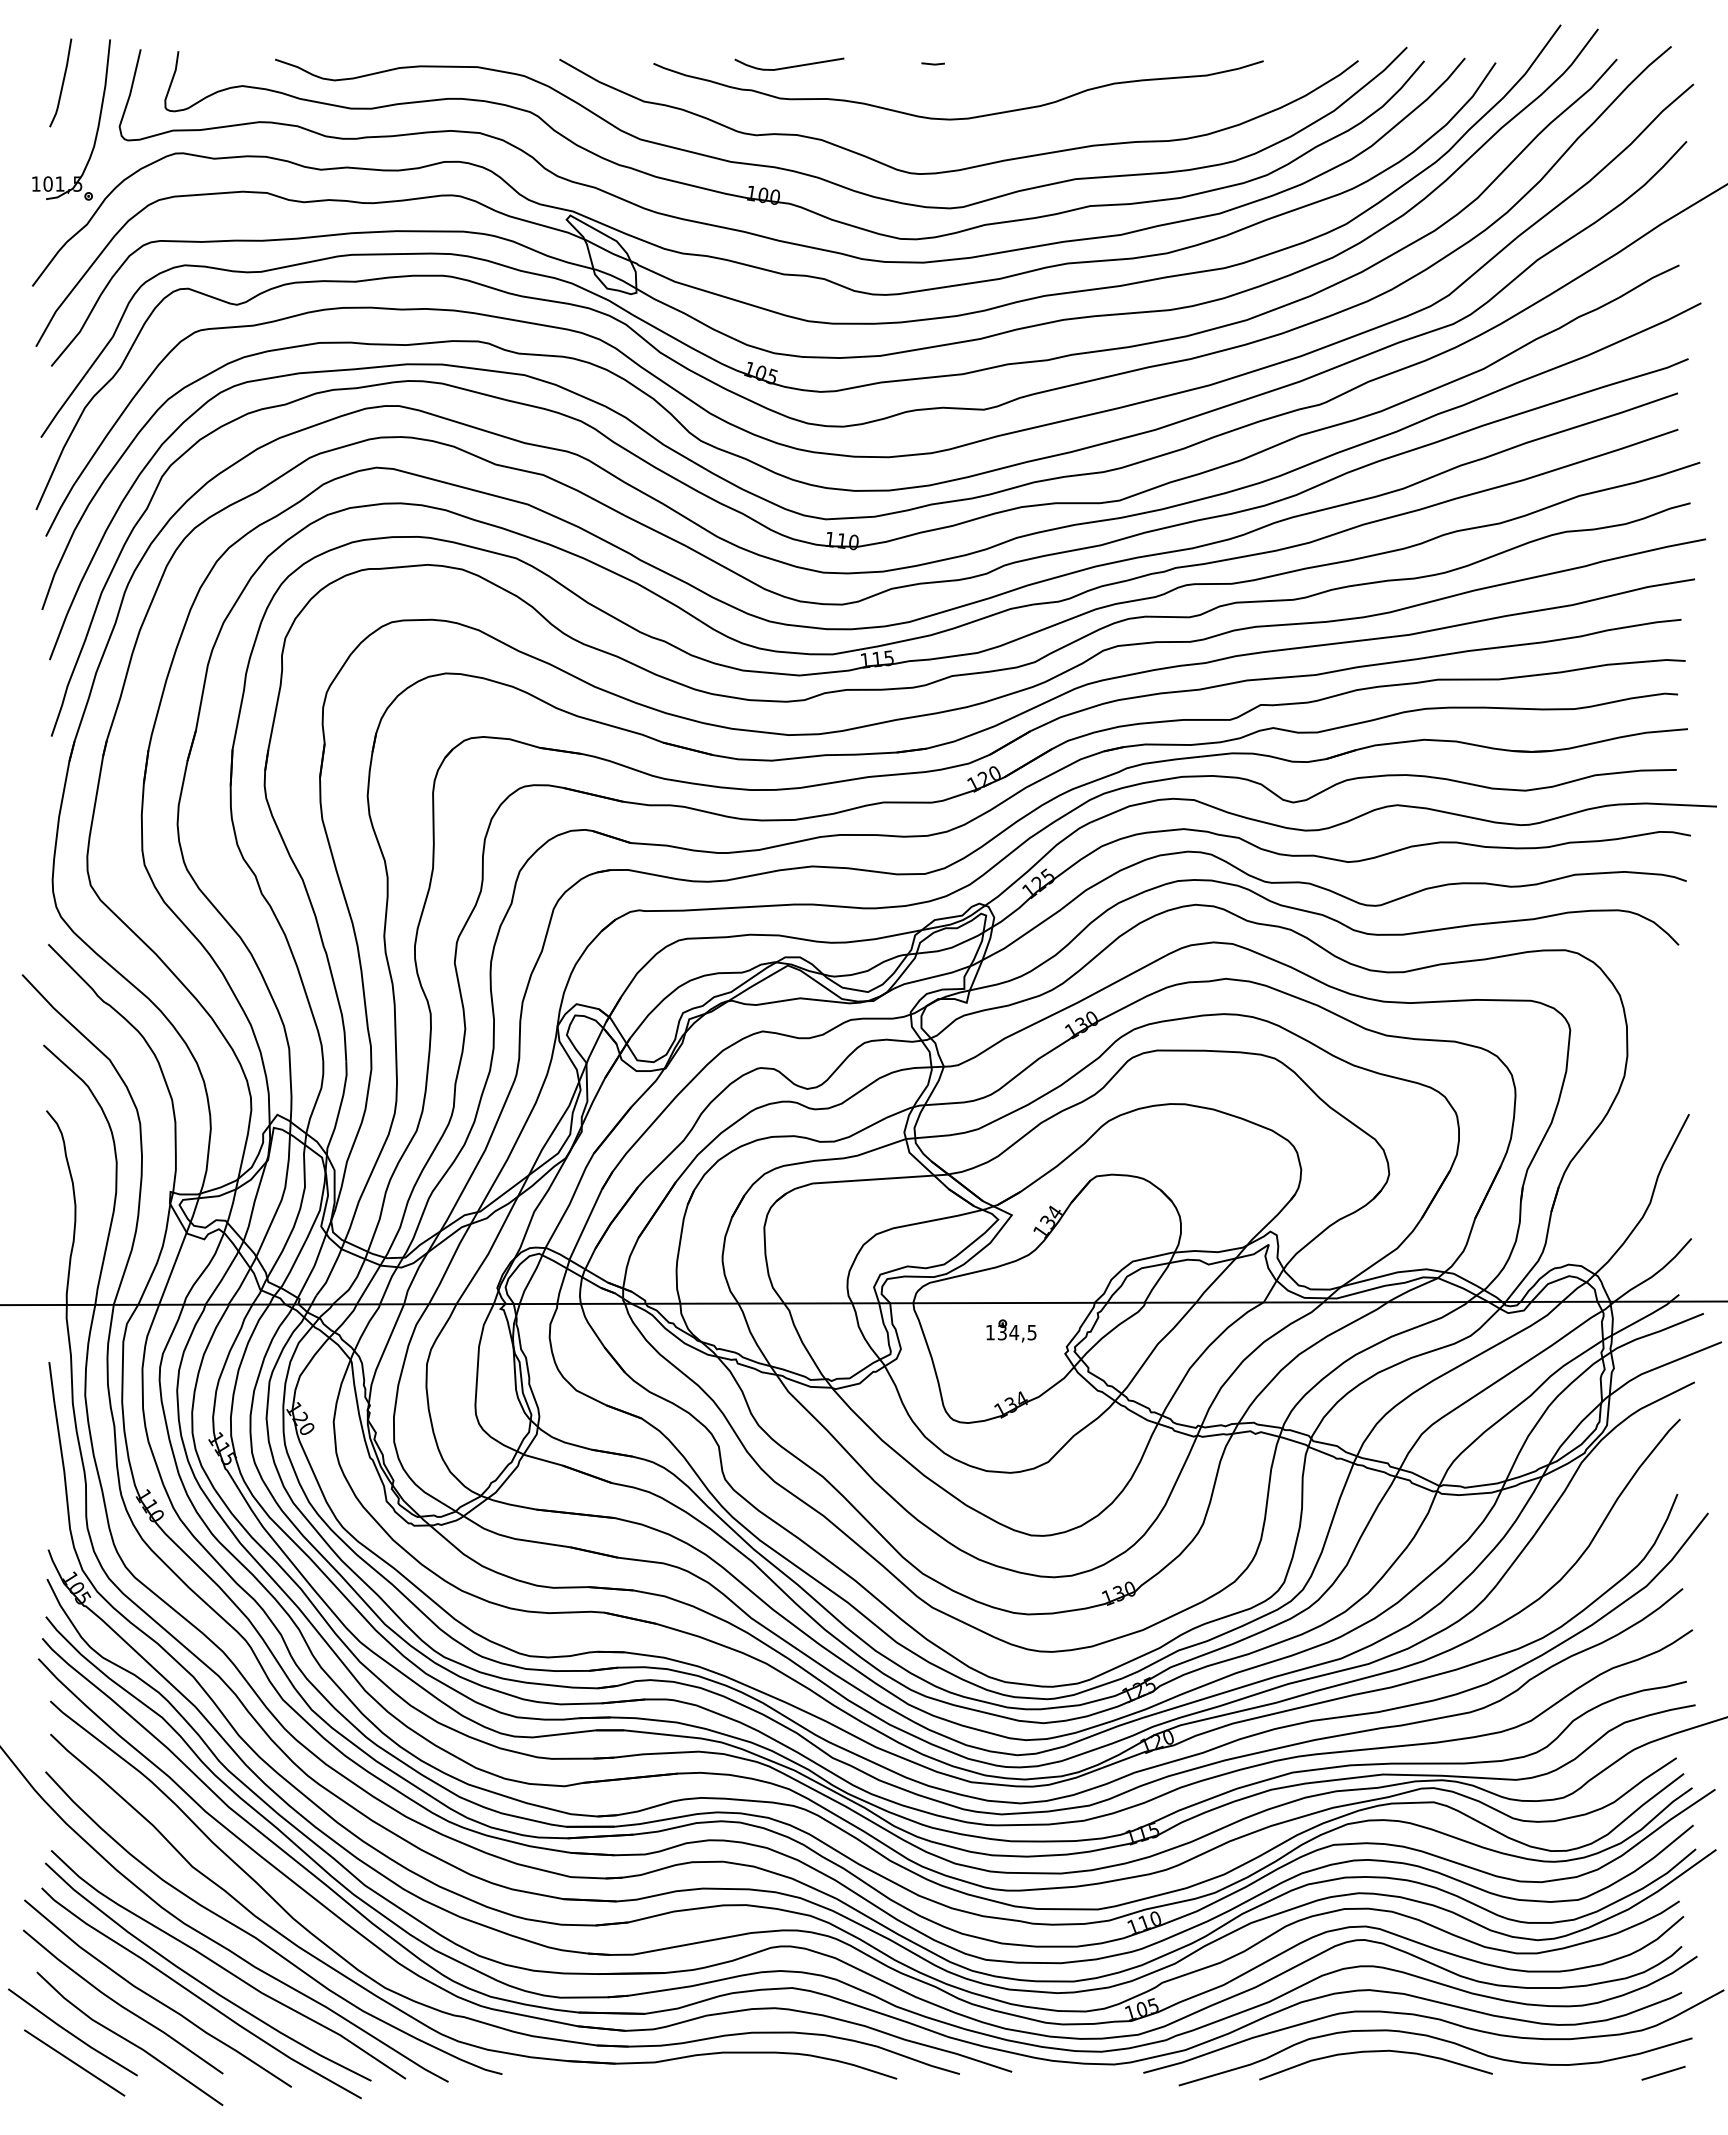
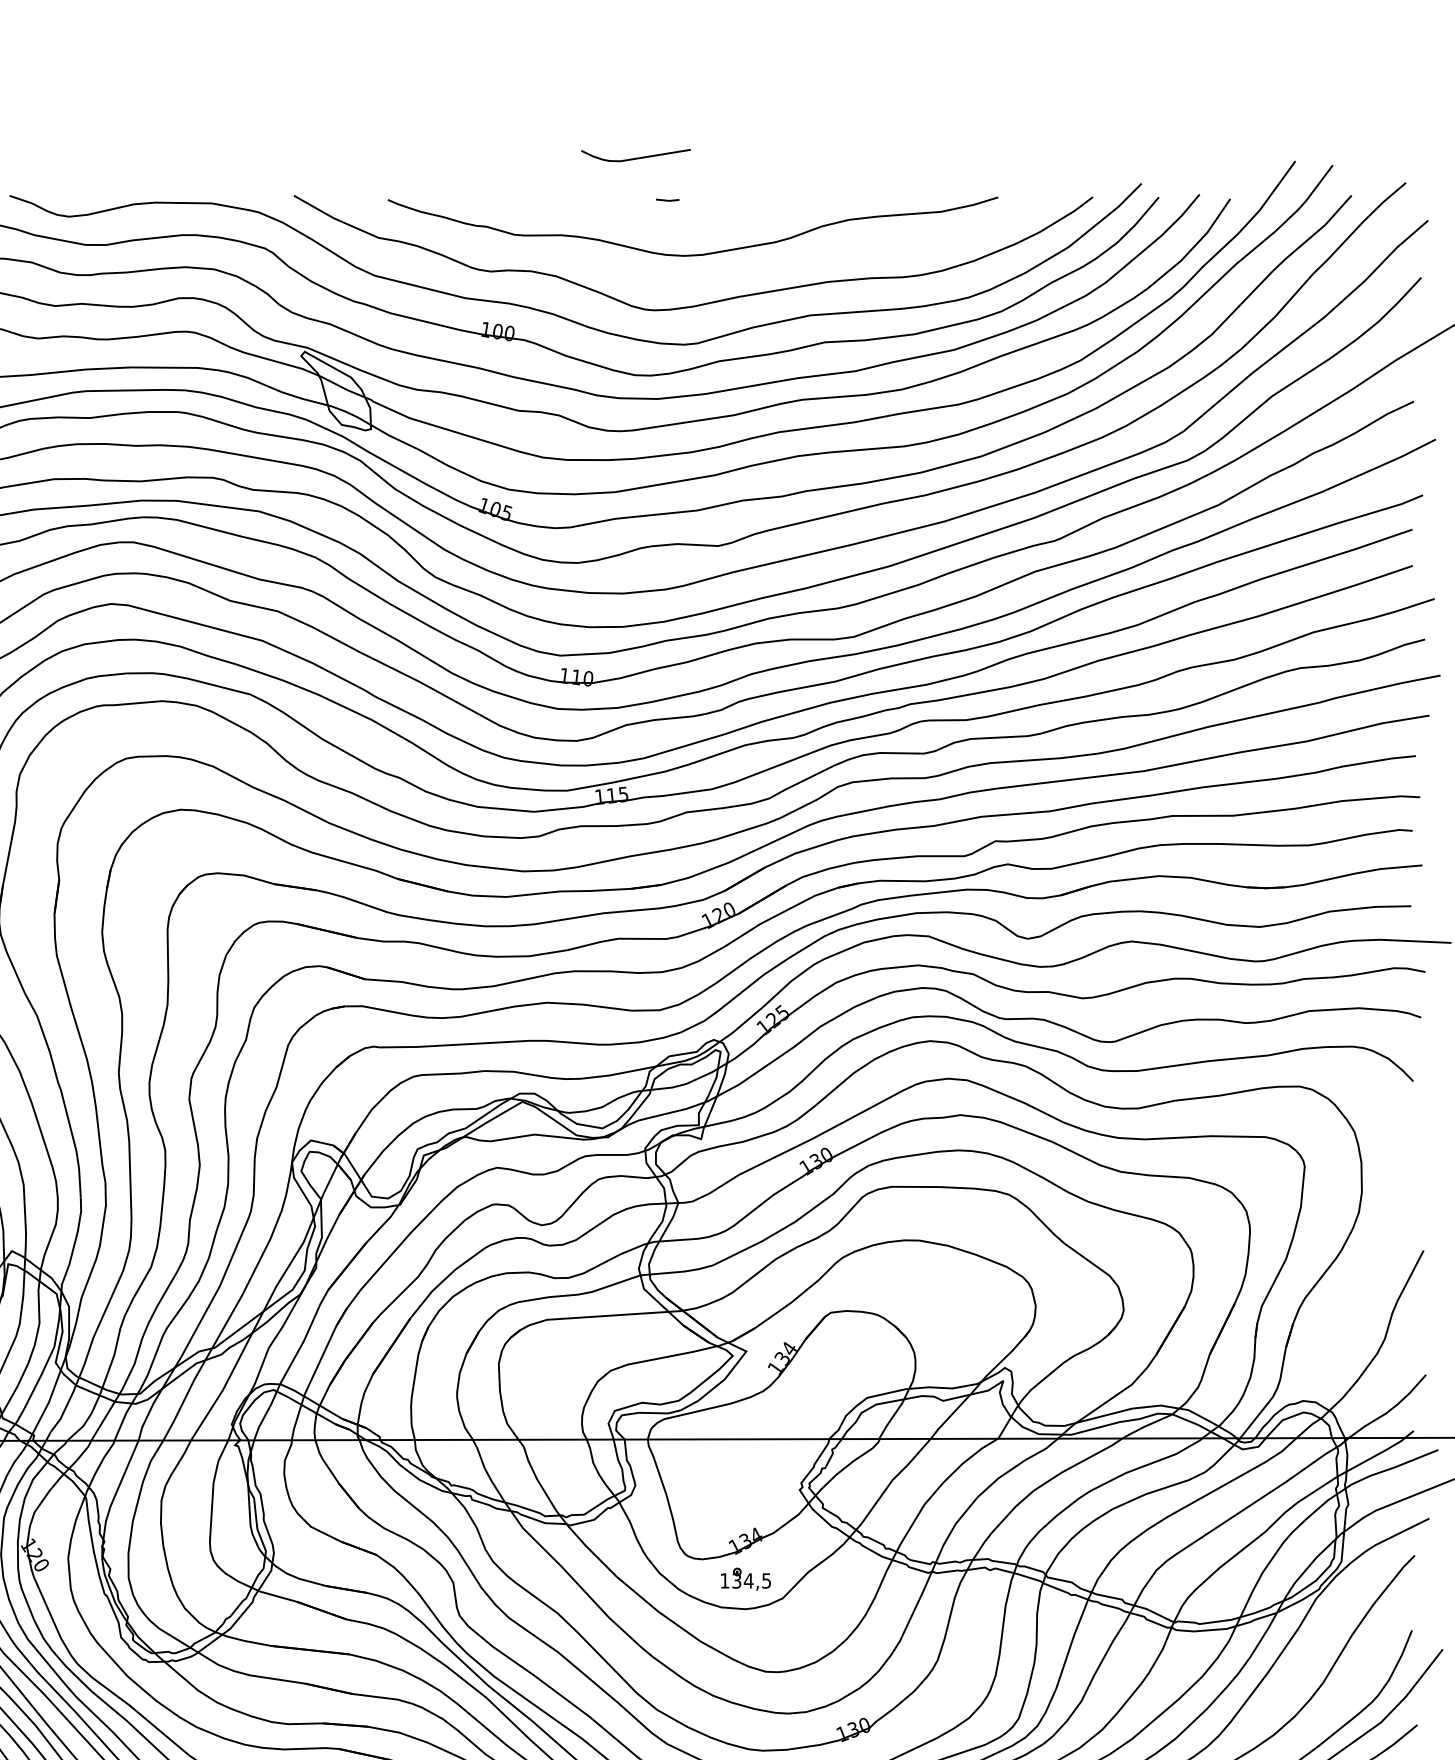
curve: (789, 66) -> (636, 157), moved
part: (1011, 1330) -> (746, 1578), moved

